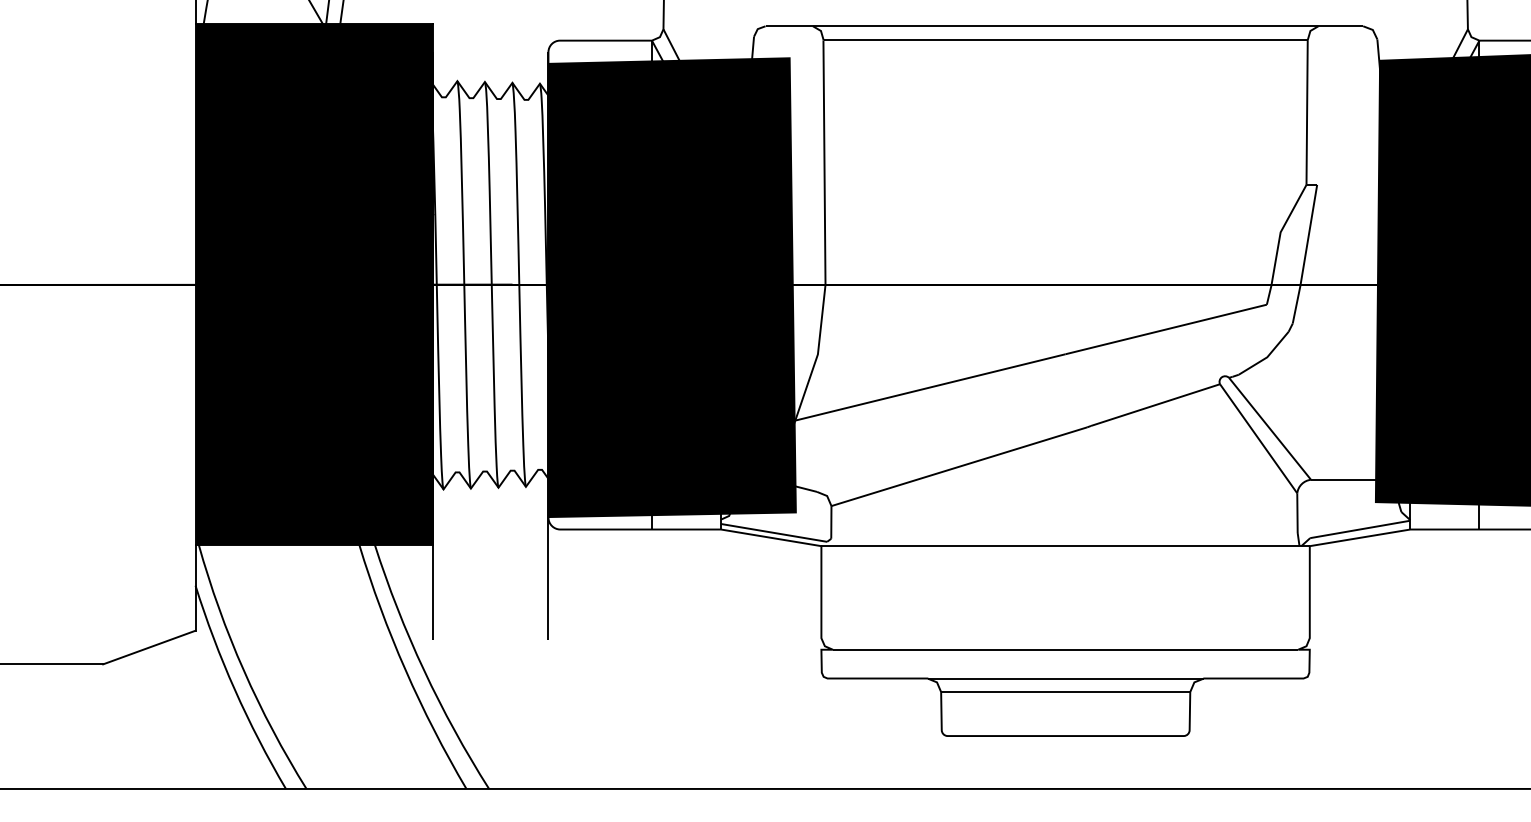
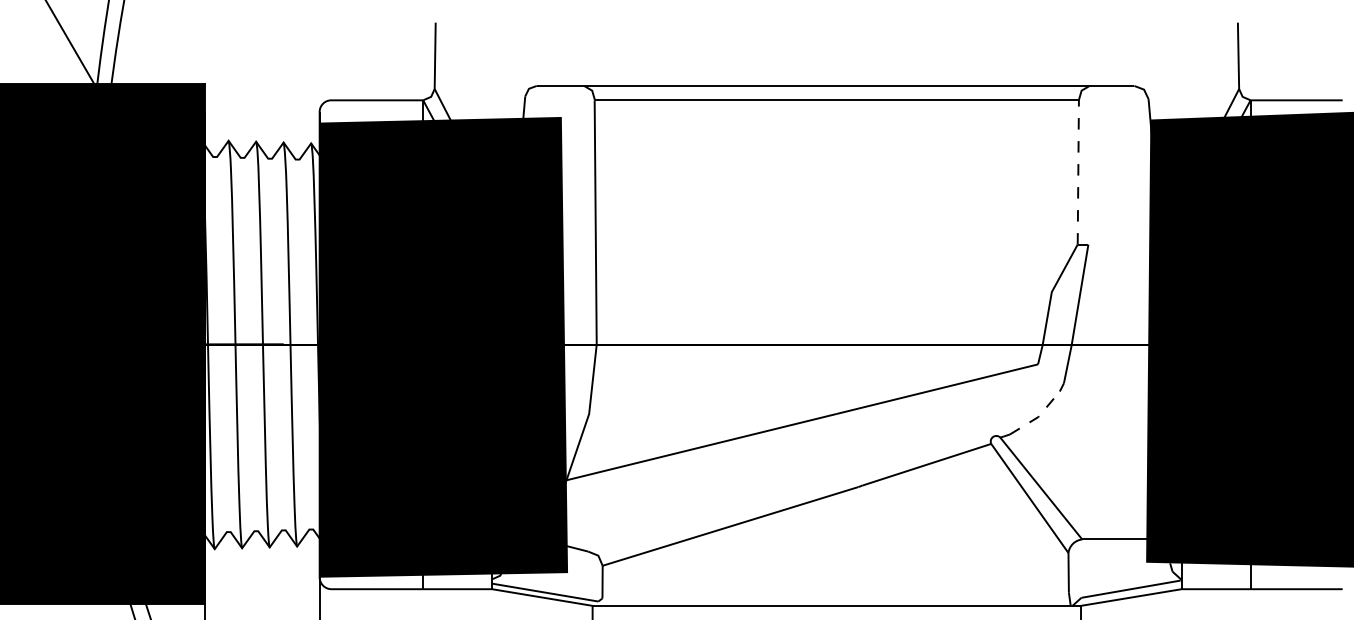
line: (1307, 112) -> (1078, 172), solid -> dashed
line: (1267, 357) -> (1038, 417), solid -> dashed

